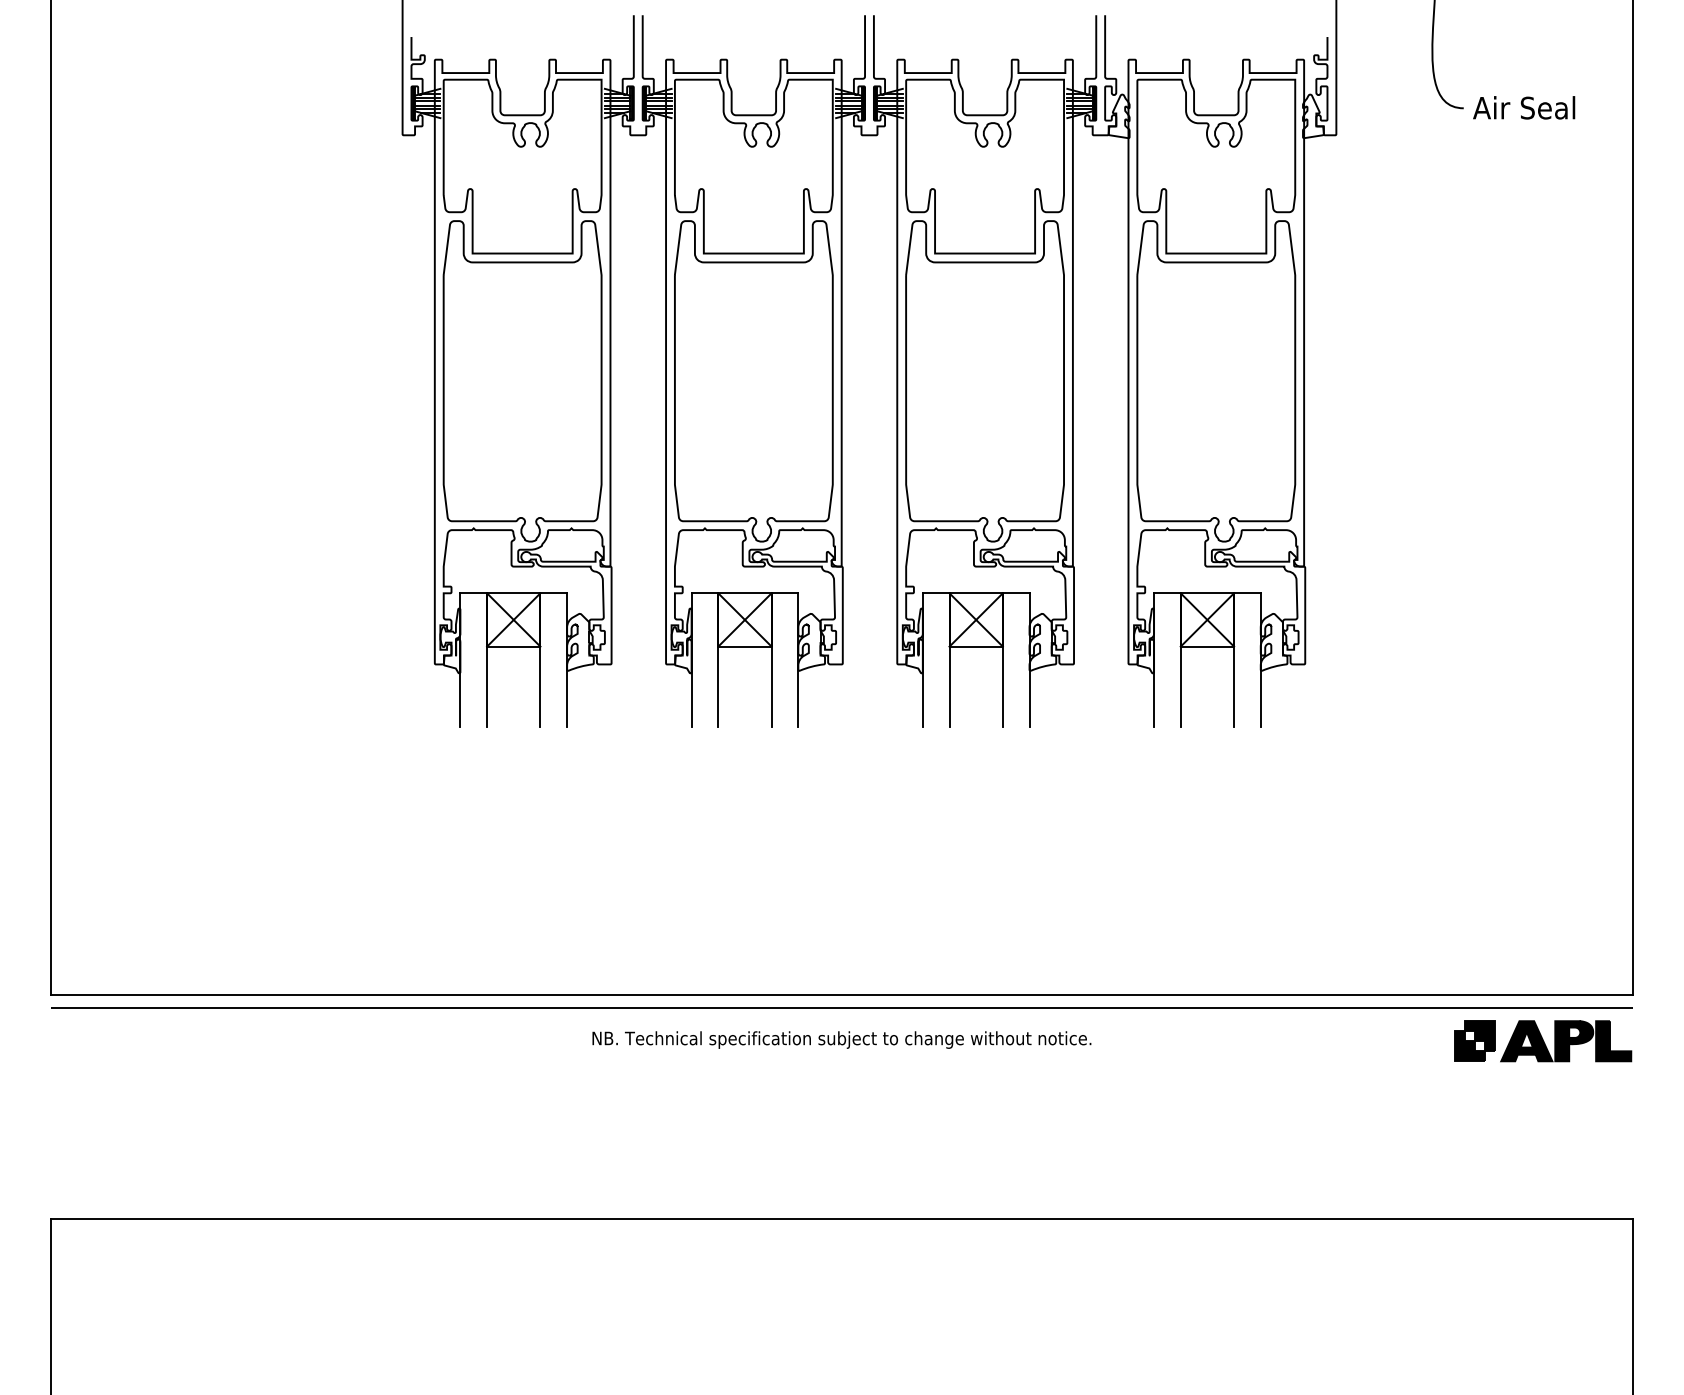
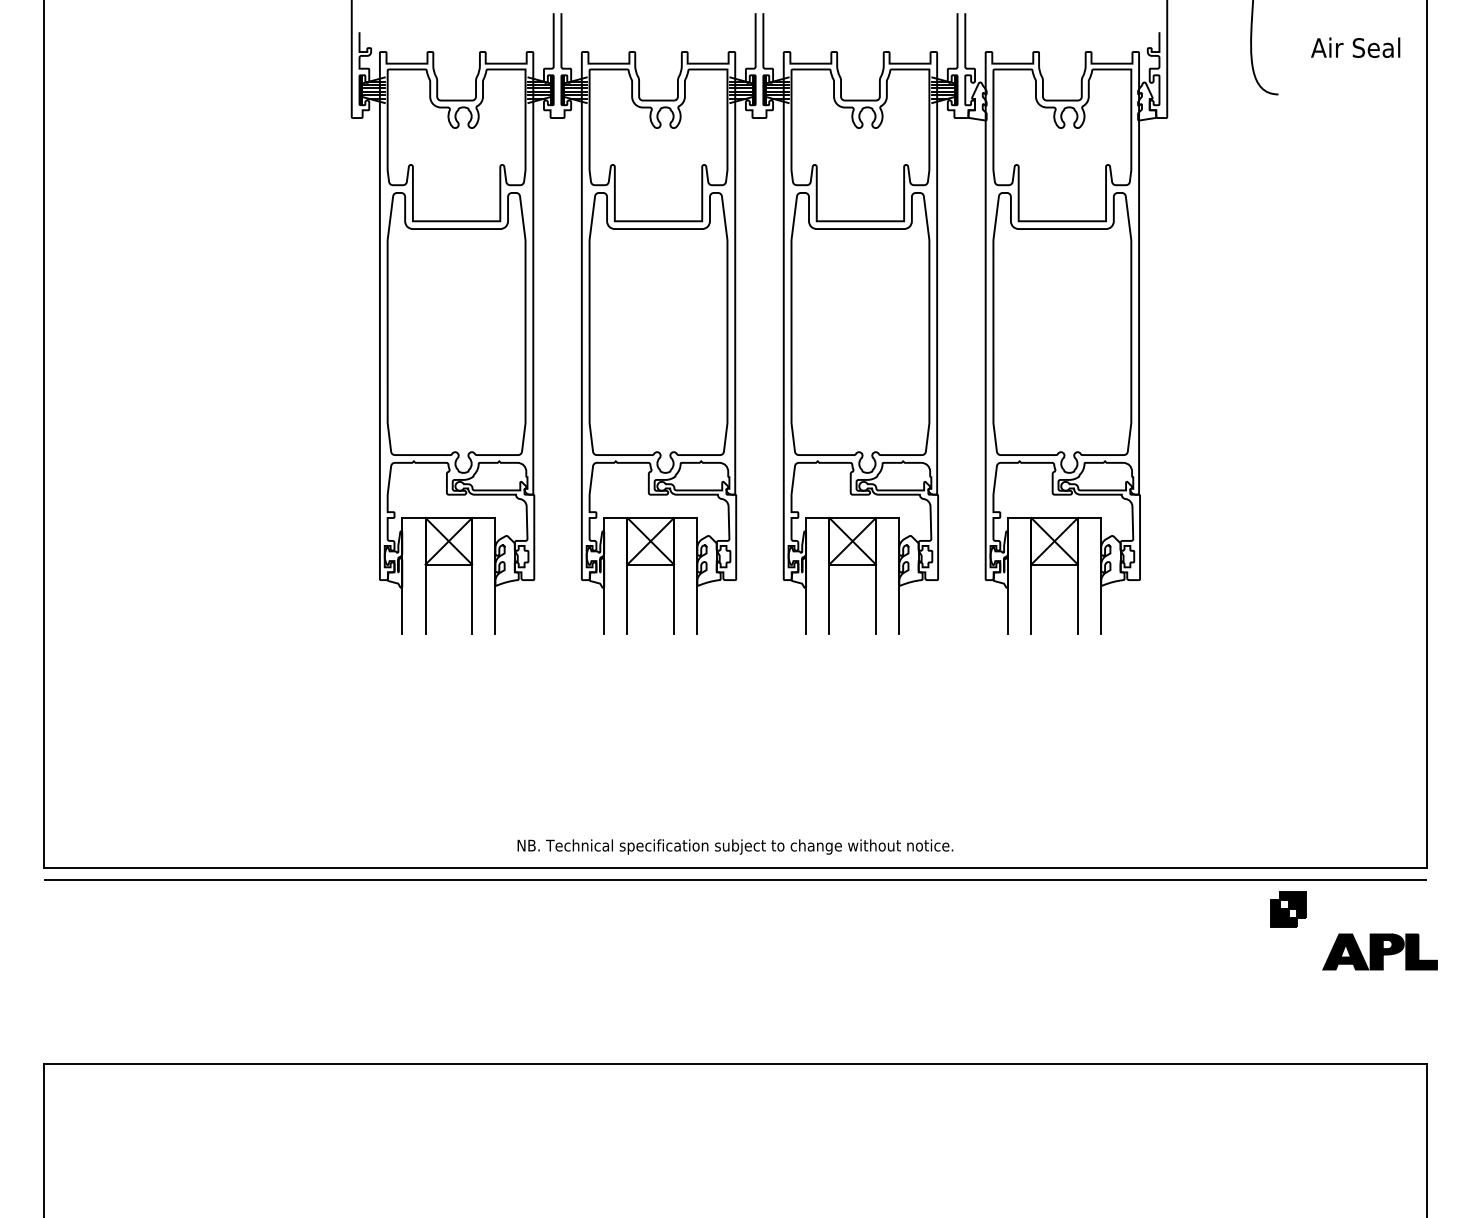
text: (1524, 107) -> (1355, 47), moved
text: (841, 1039) -> (735, 846), moved
part: (1566, 1041) -> (1380, 952), moved

